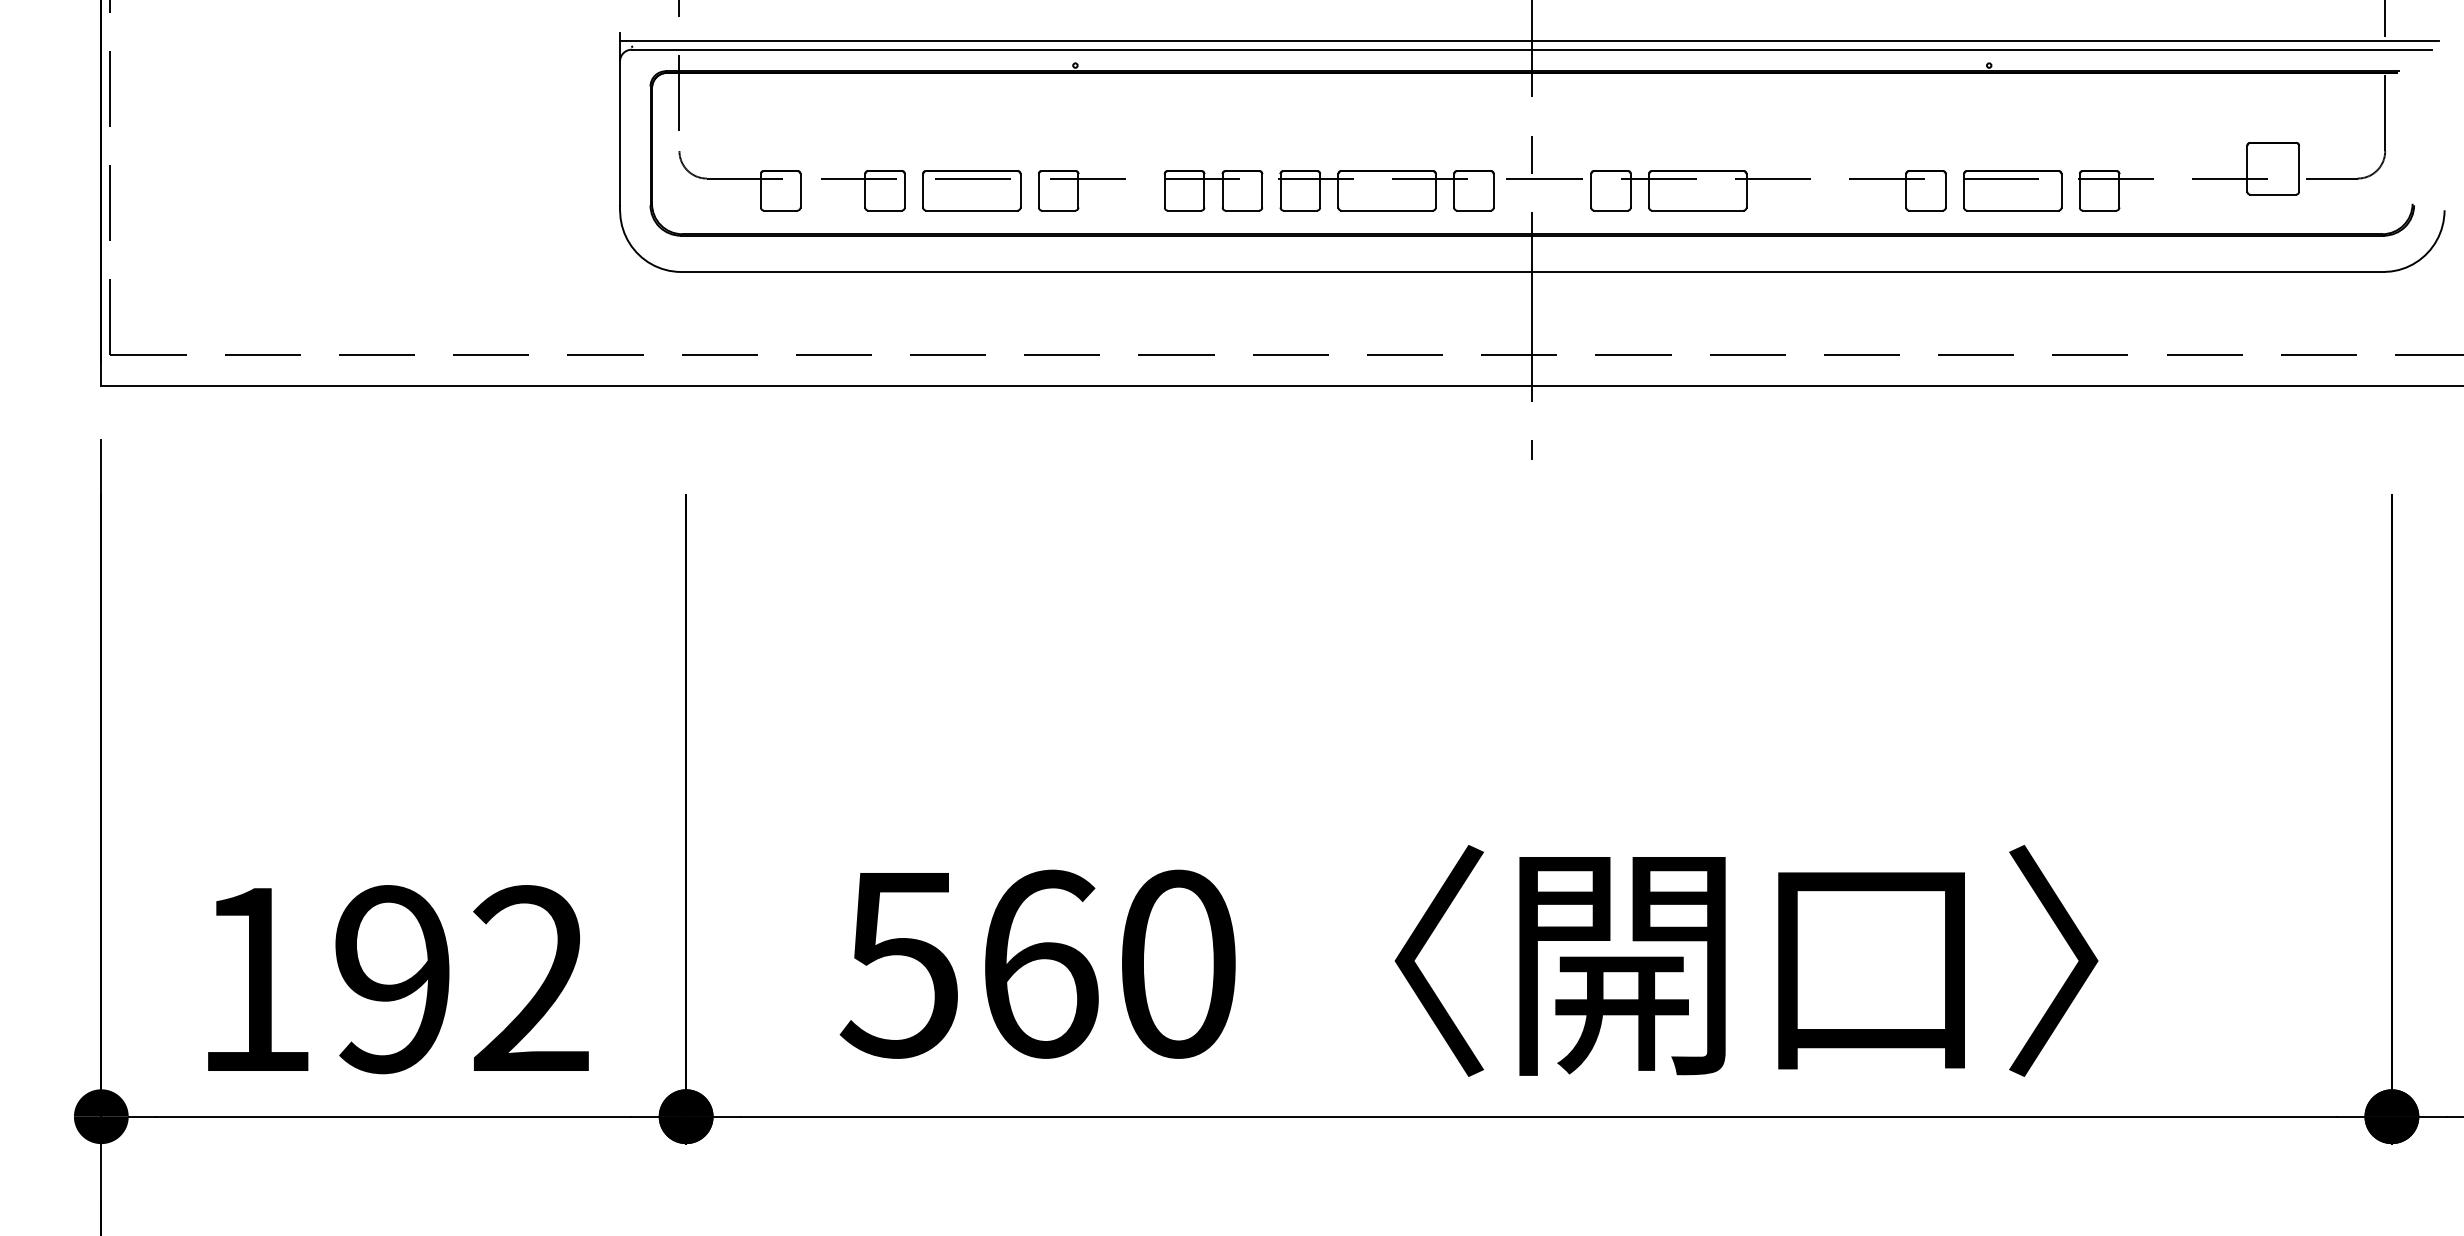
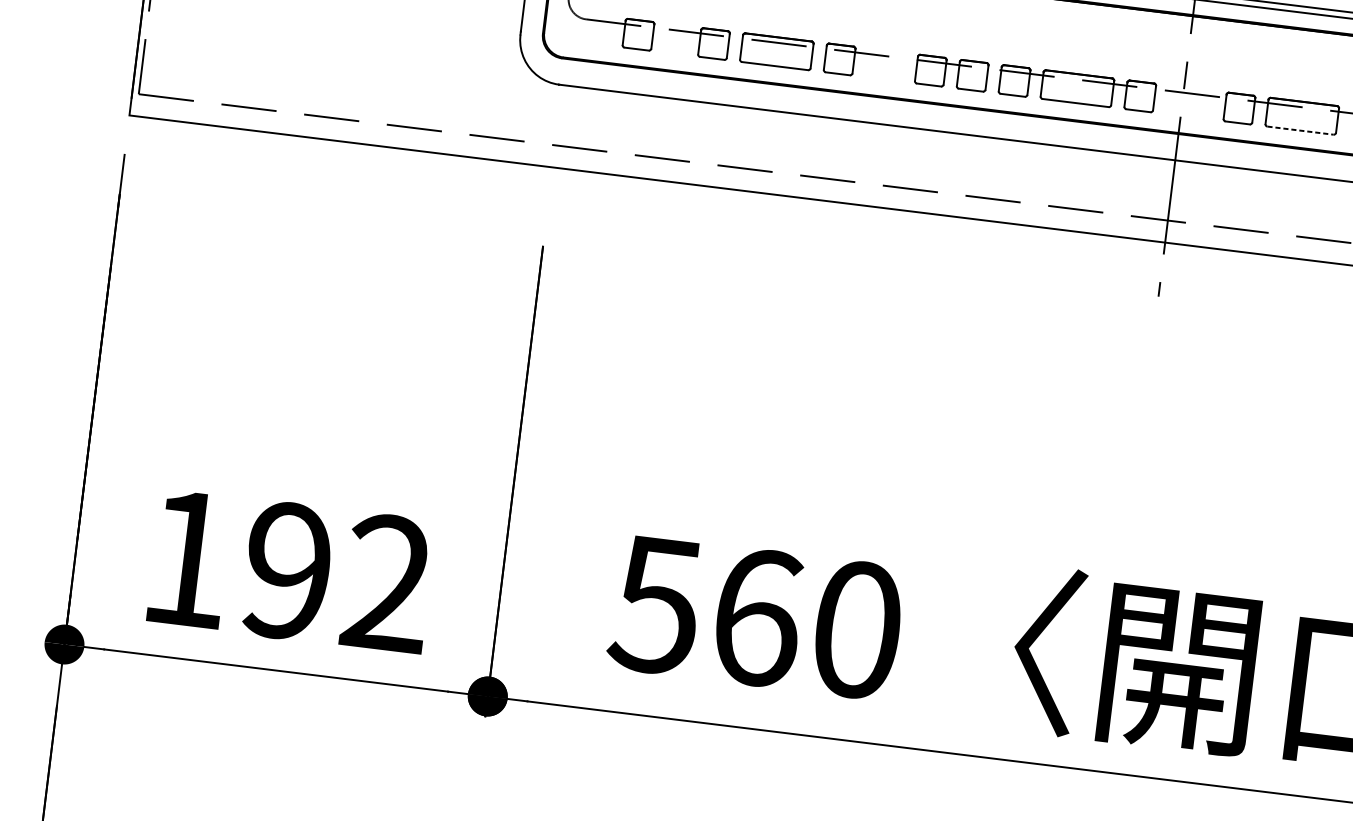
line: (1697, 210) -> (1300, 130), solid -> dashed

